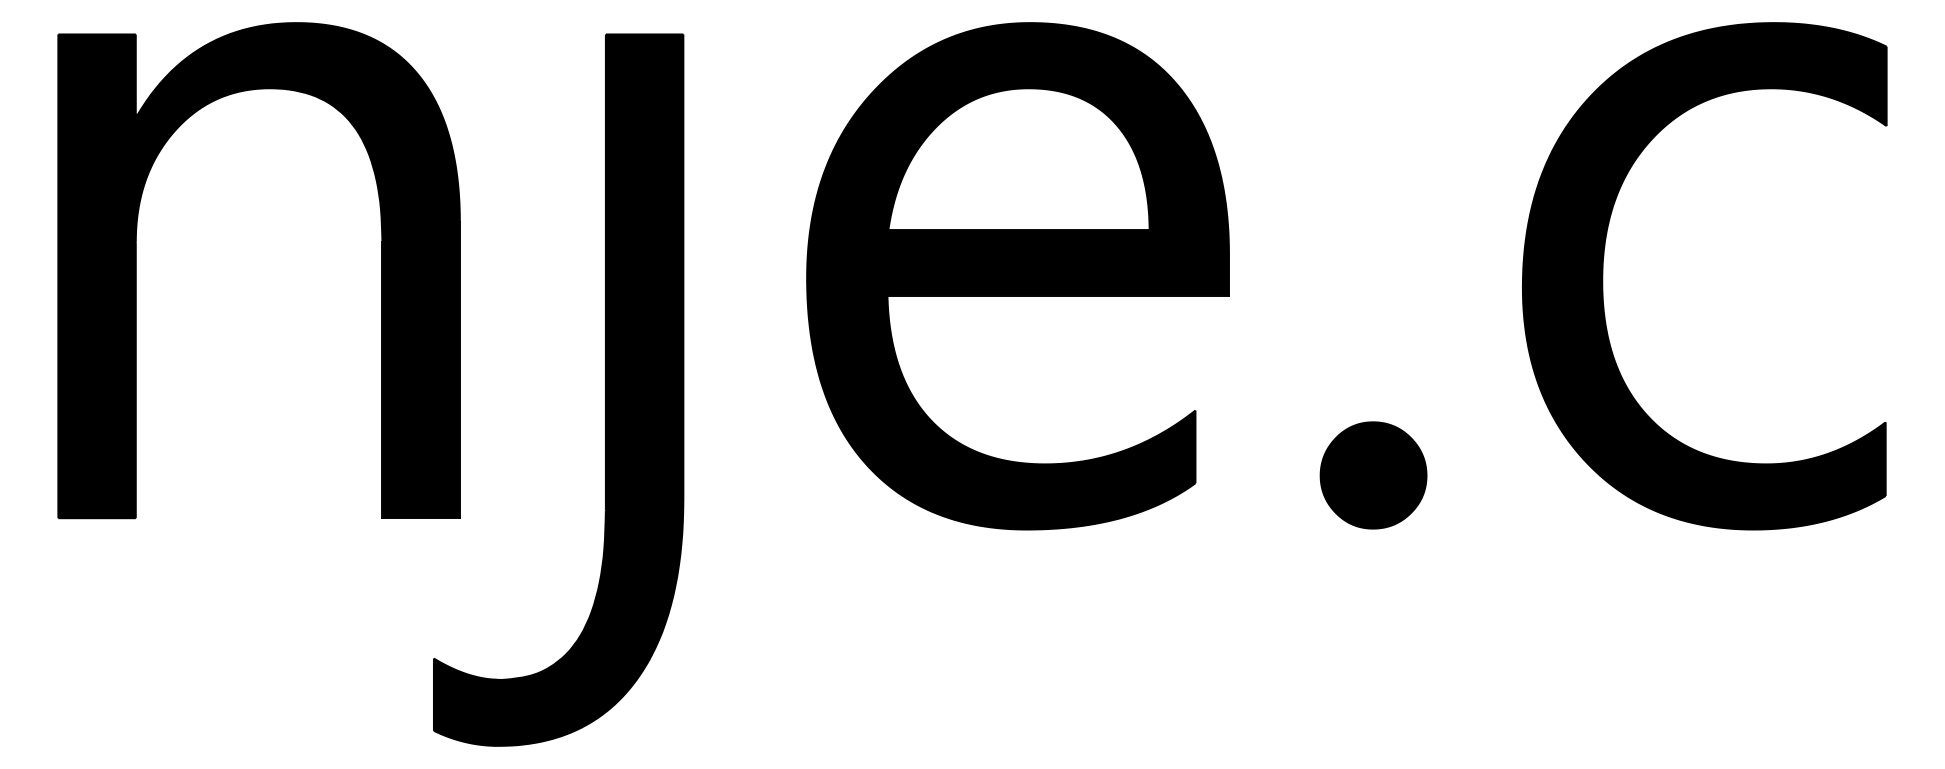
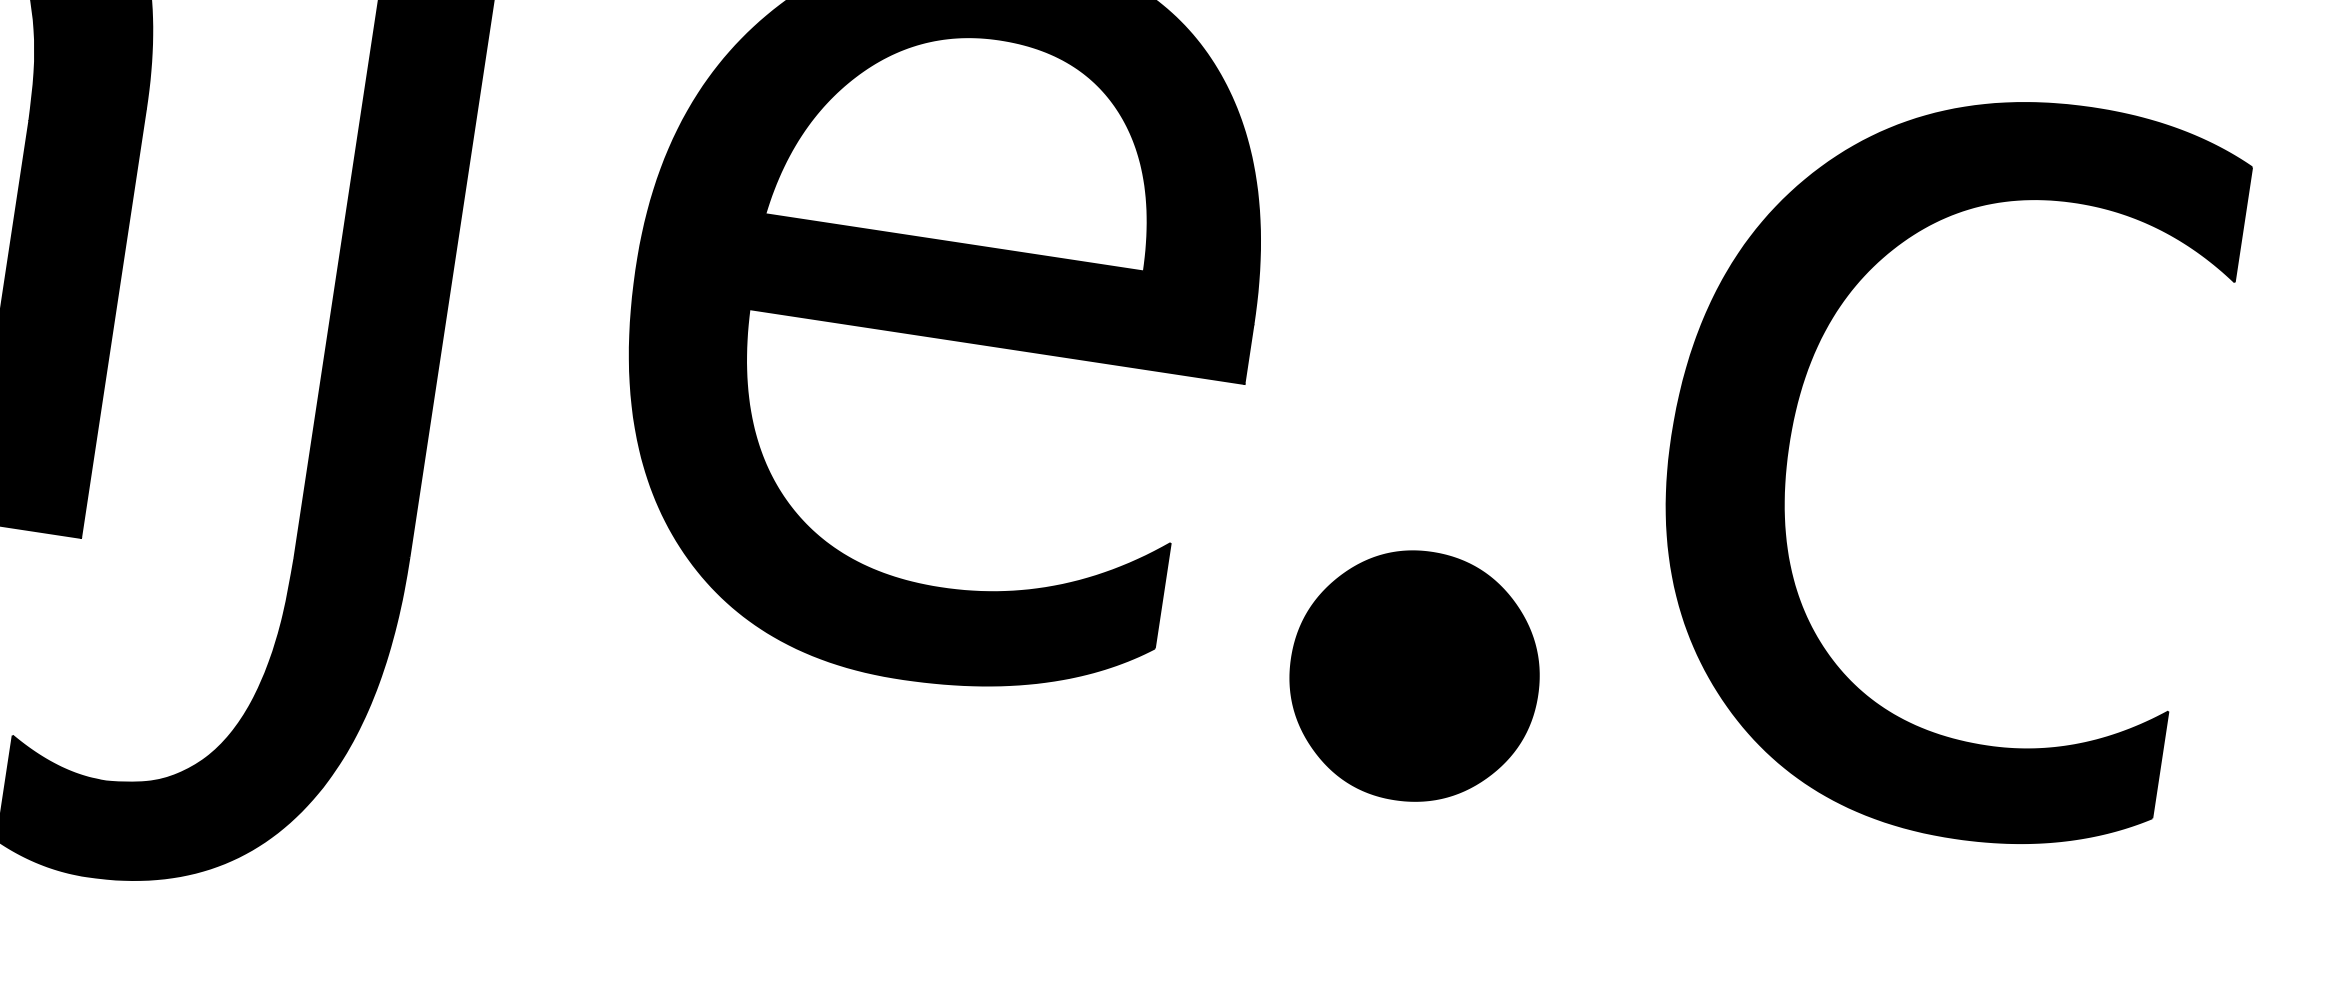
part: (1373, 475) -> (1414, 676), size x1.6

